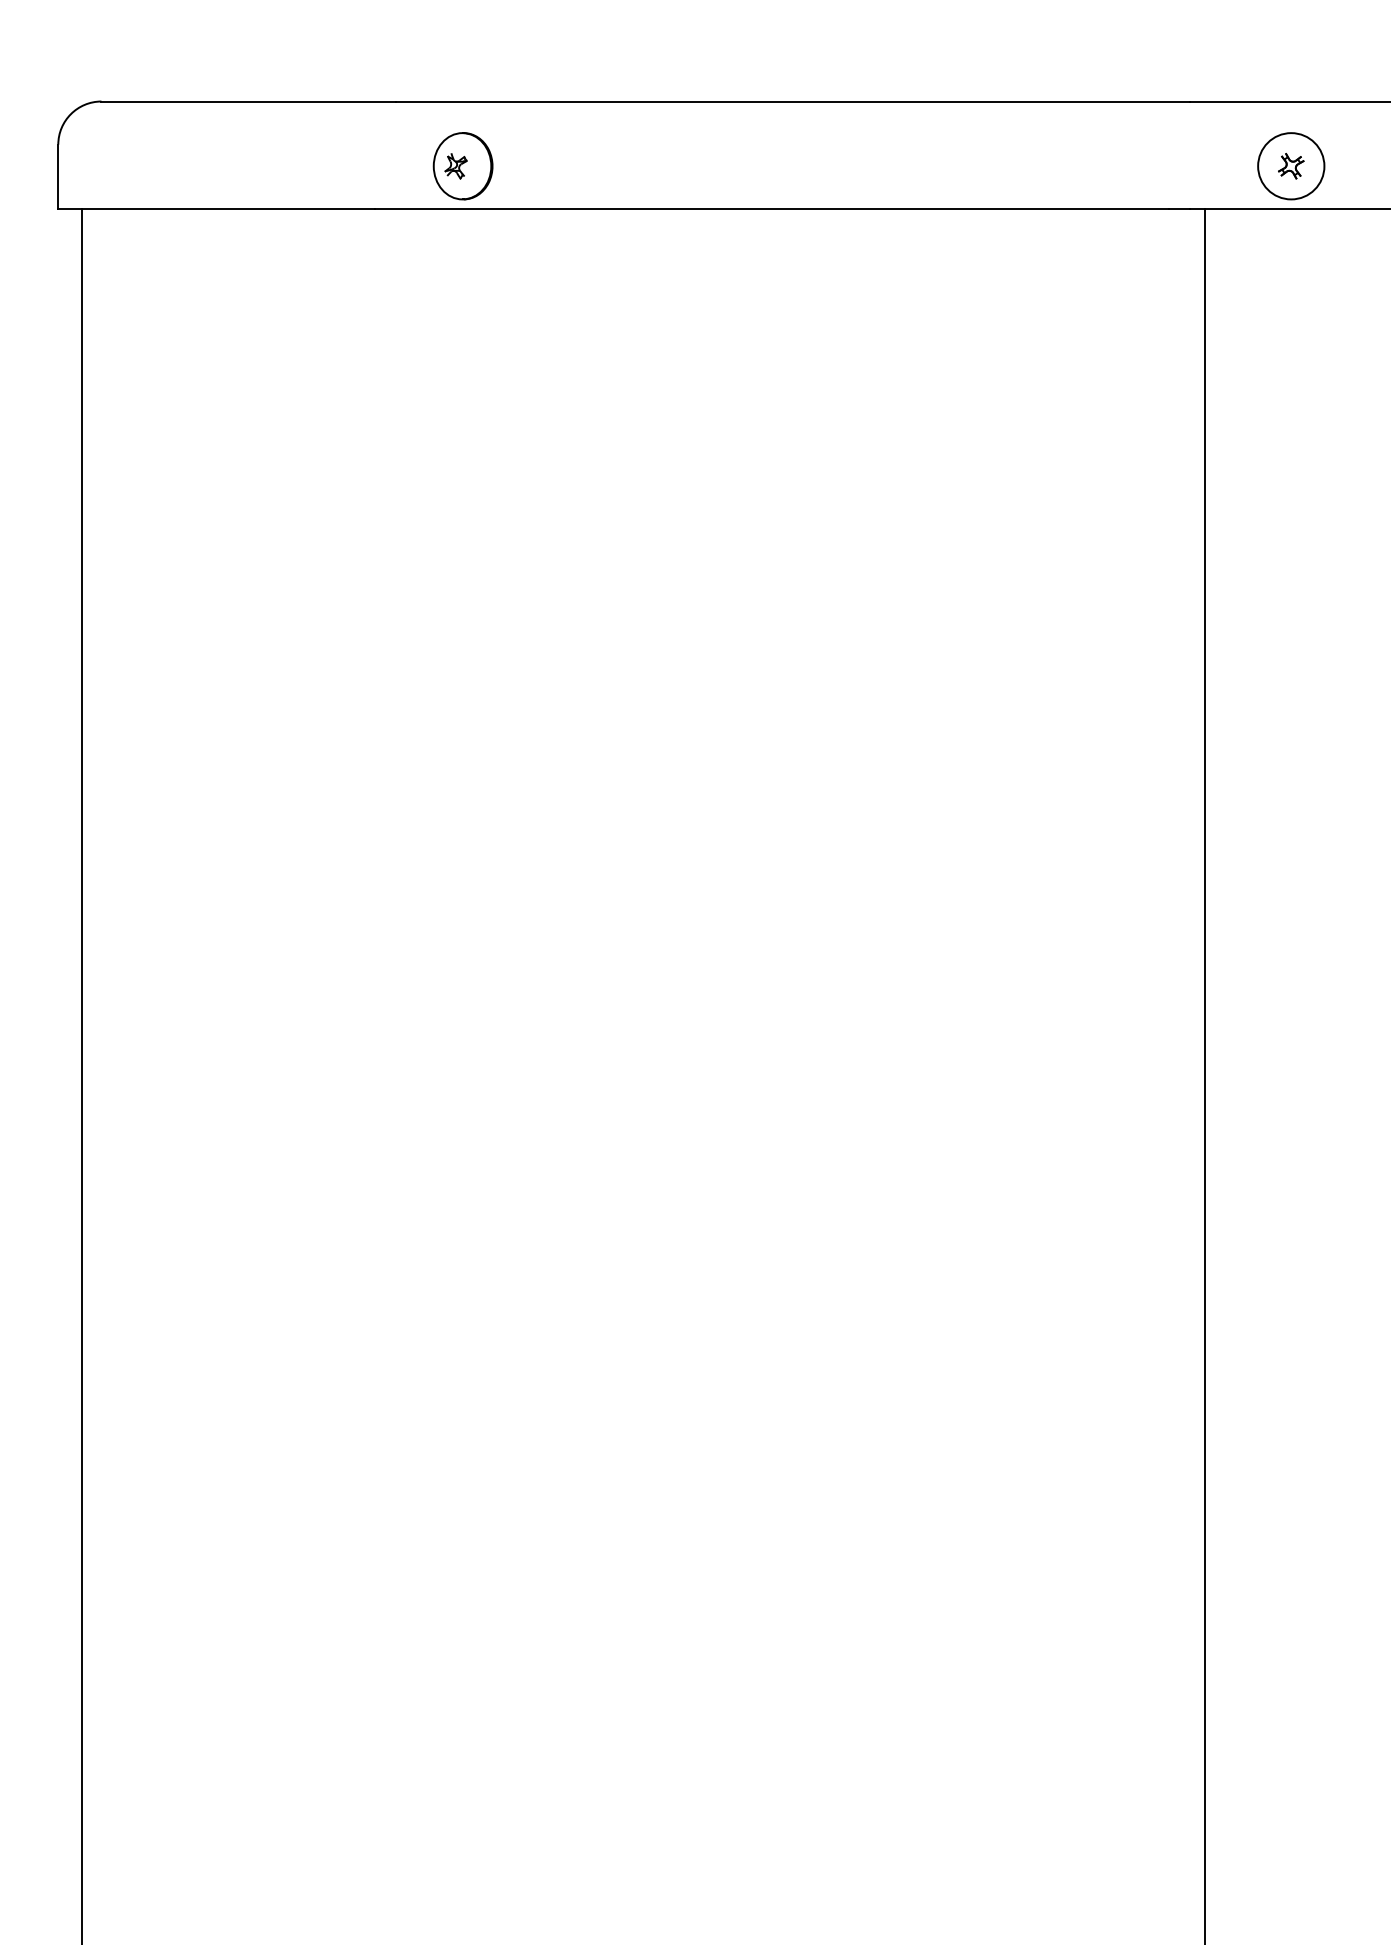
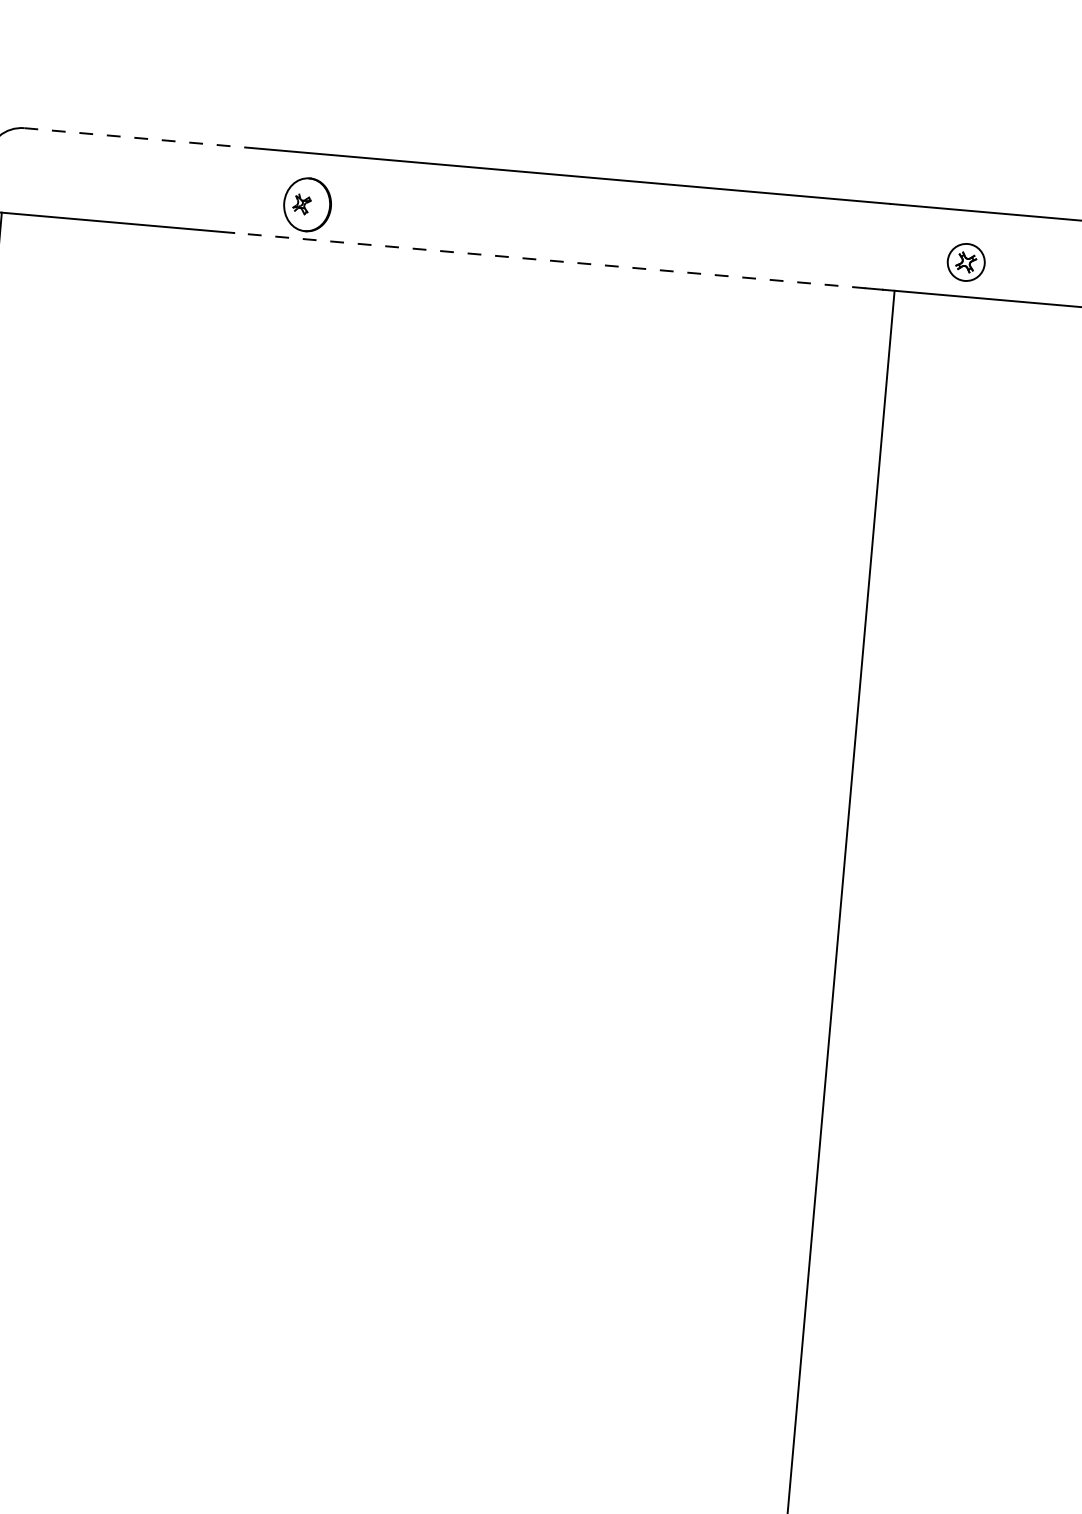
line: (249, 101) -> (142, 138), solid -> dashed
circle: (1291, 166) -> (966, 262), size x0.7
line: (771, 209) -> (549, 260), solid -> dashed

